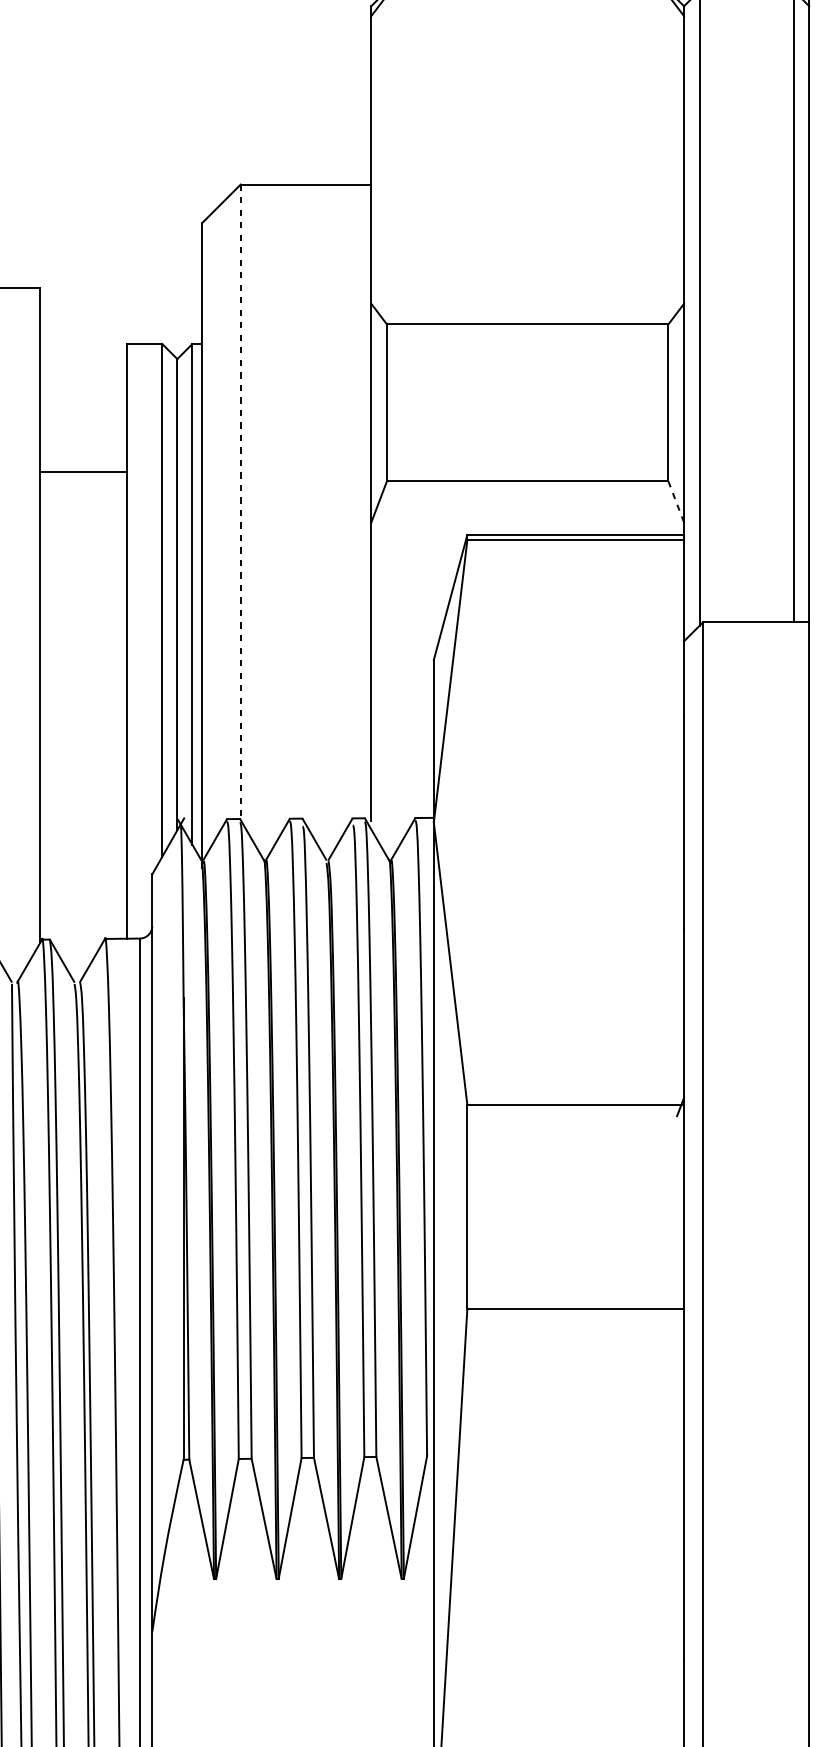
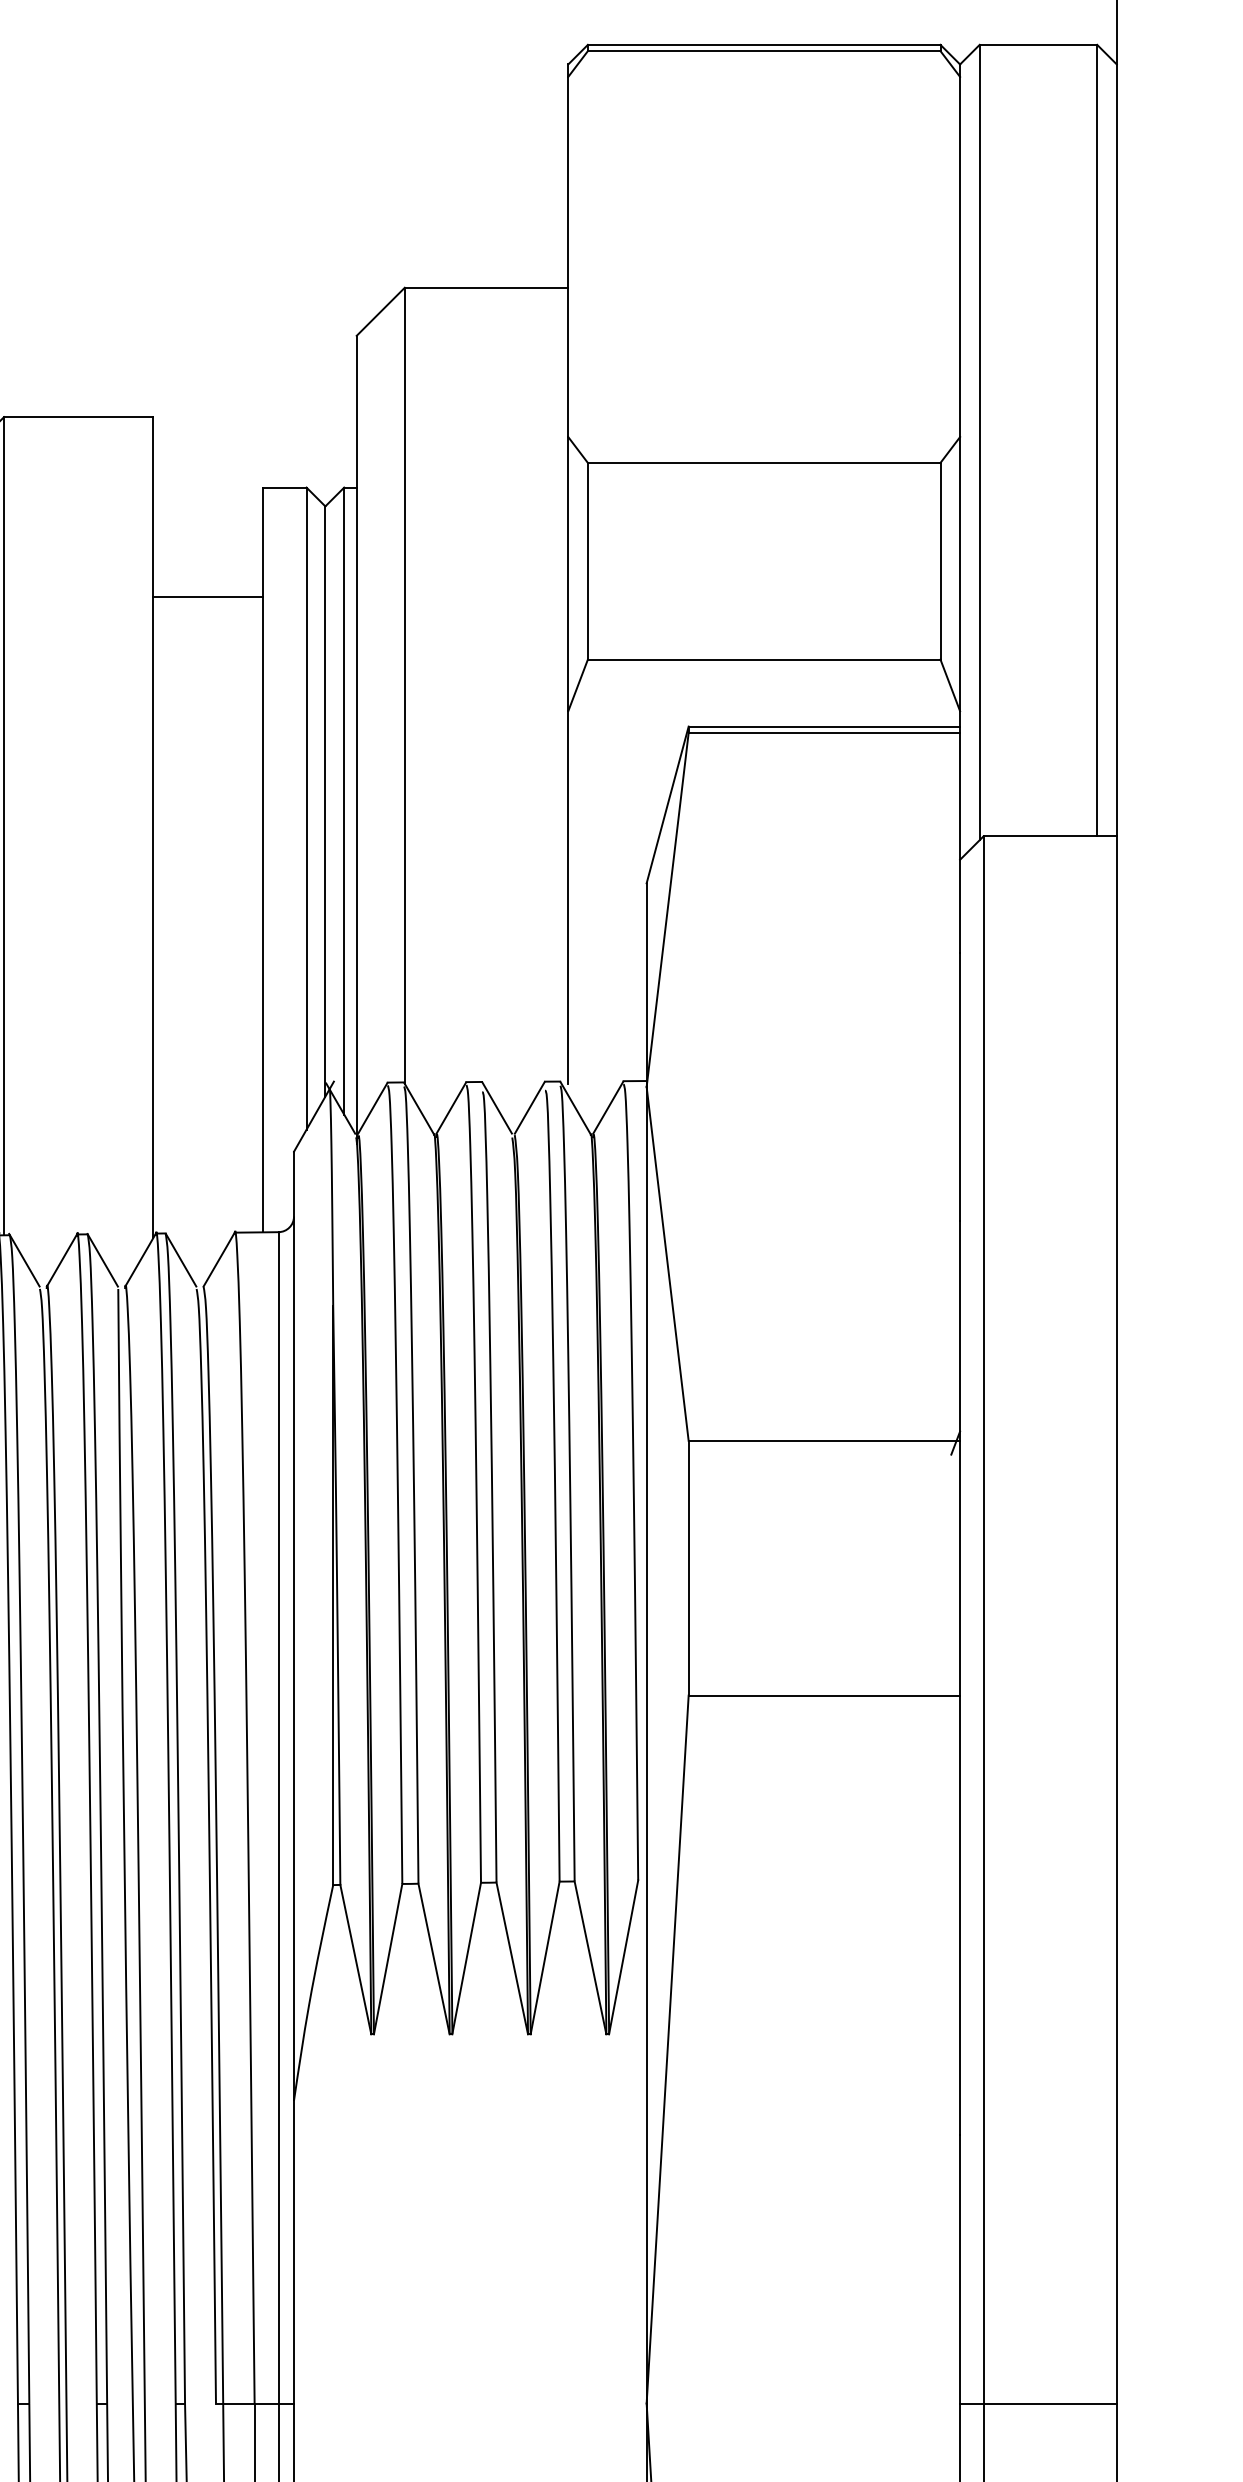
line: (83, 471) -> (207, 597), moved
line: (240, 502) -> (404, 686), dashed -> solid
line: (676, 502) -> (950, 685), dashed -> solid

